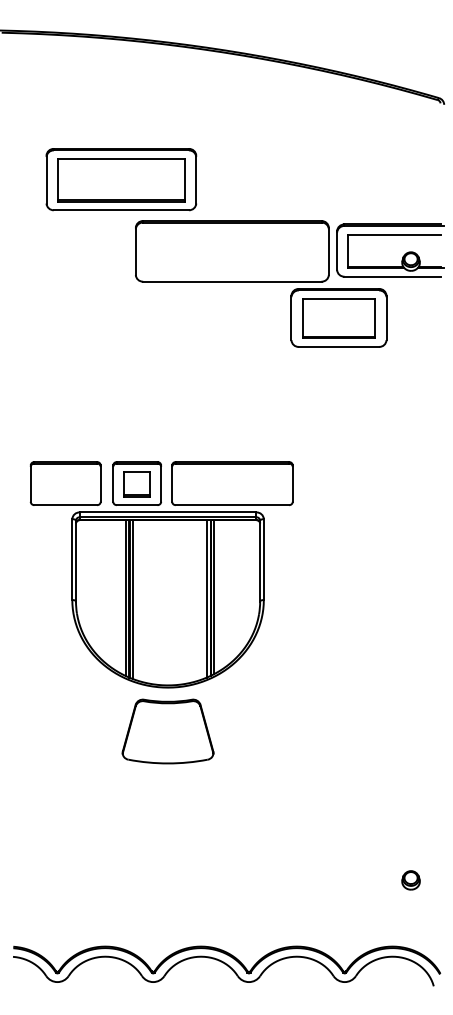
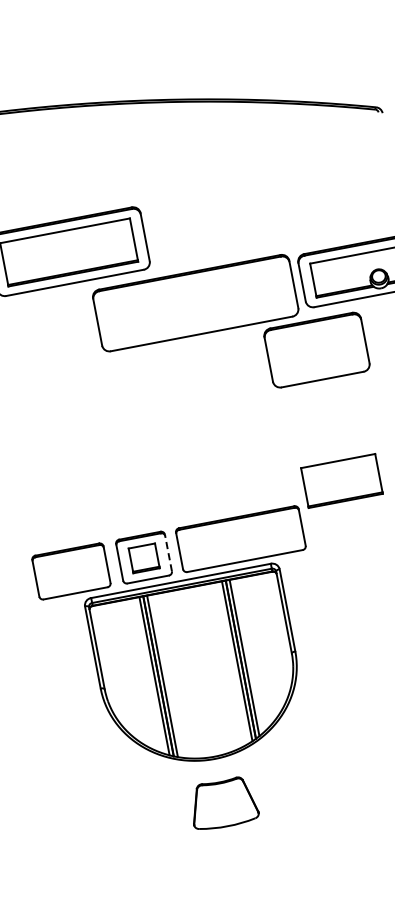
part: (338, 318) -> (341, 480), moved
line: (161, 483) -> (168, 552), solid -> dashed
part: (167, 731) -> (222, 803), size x0.7

